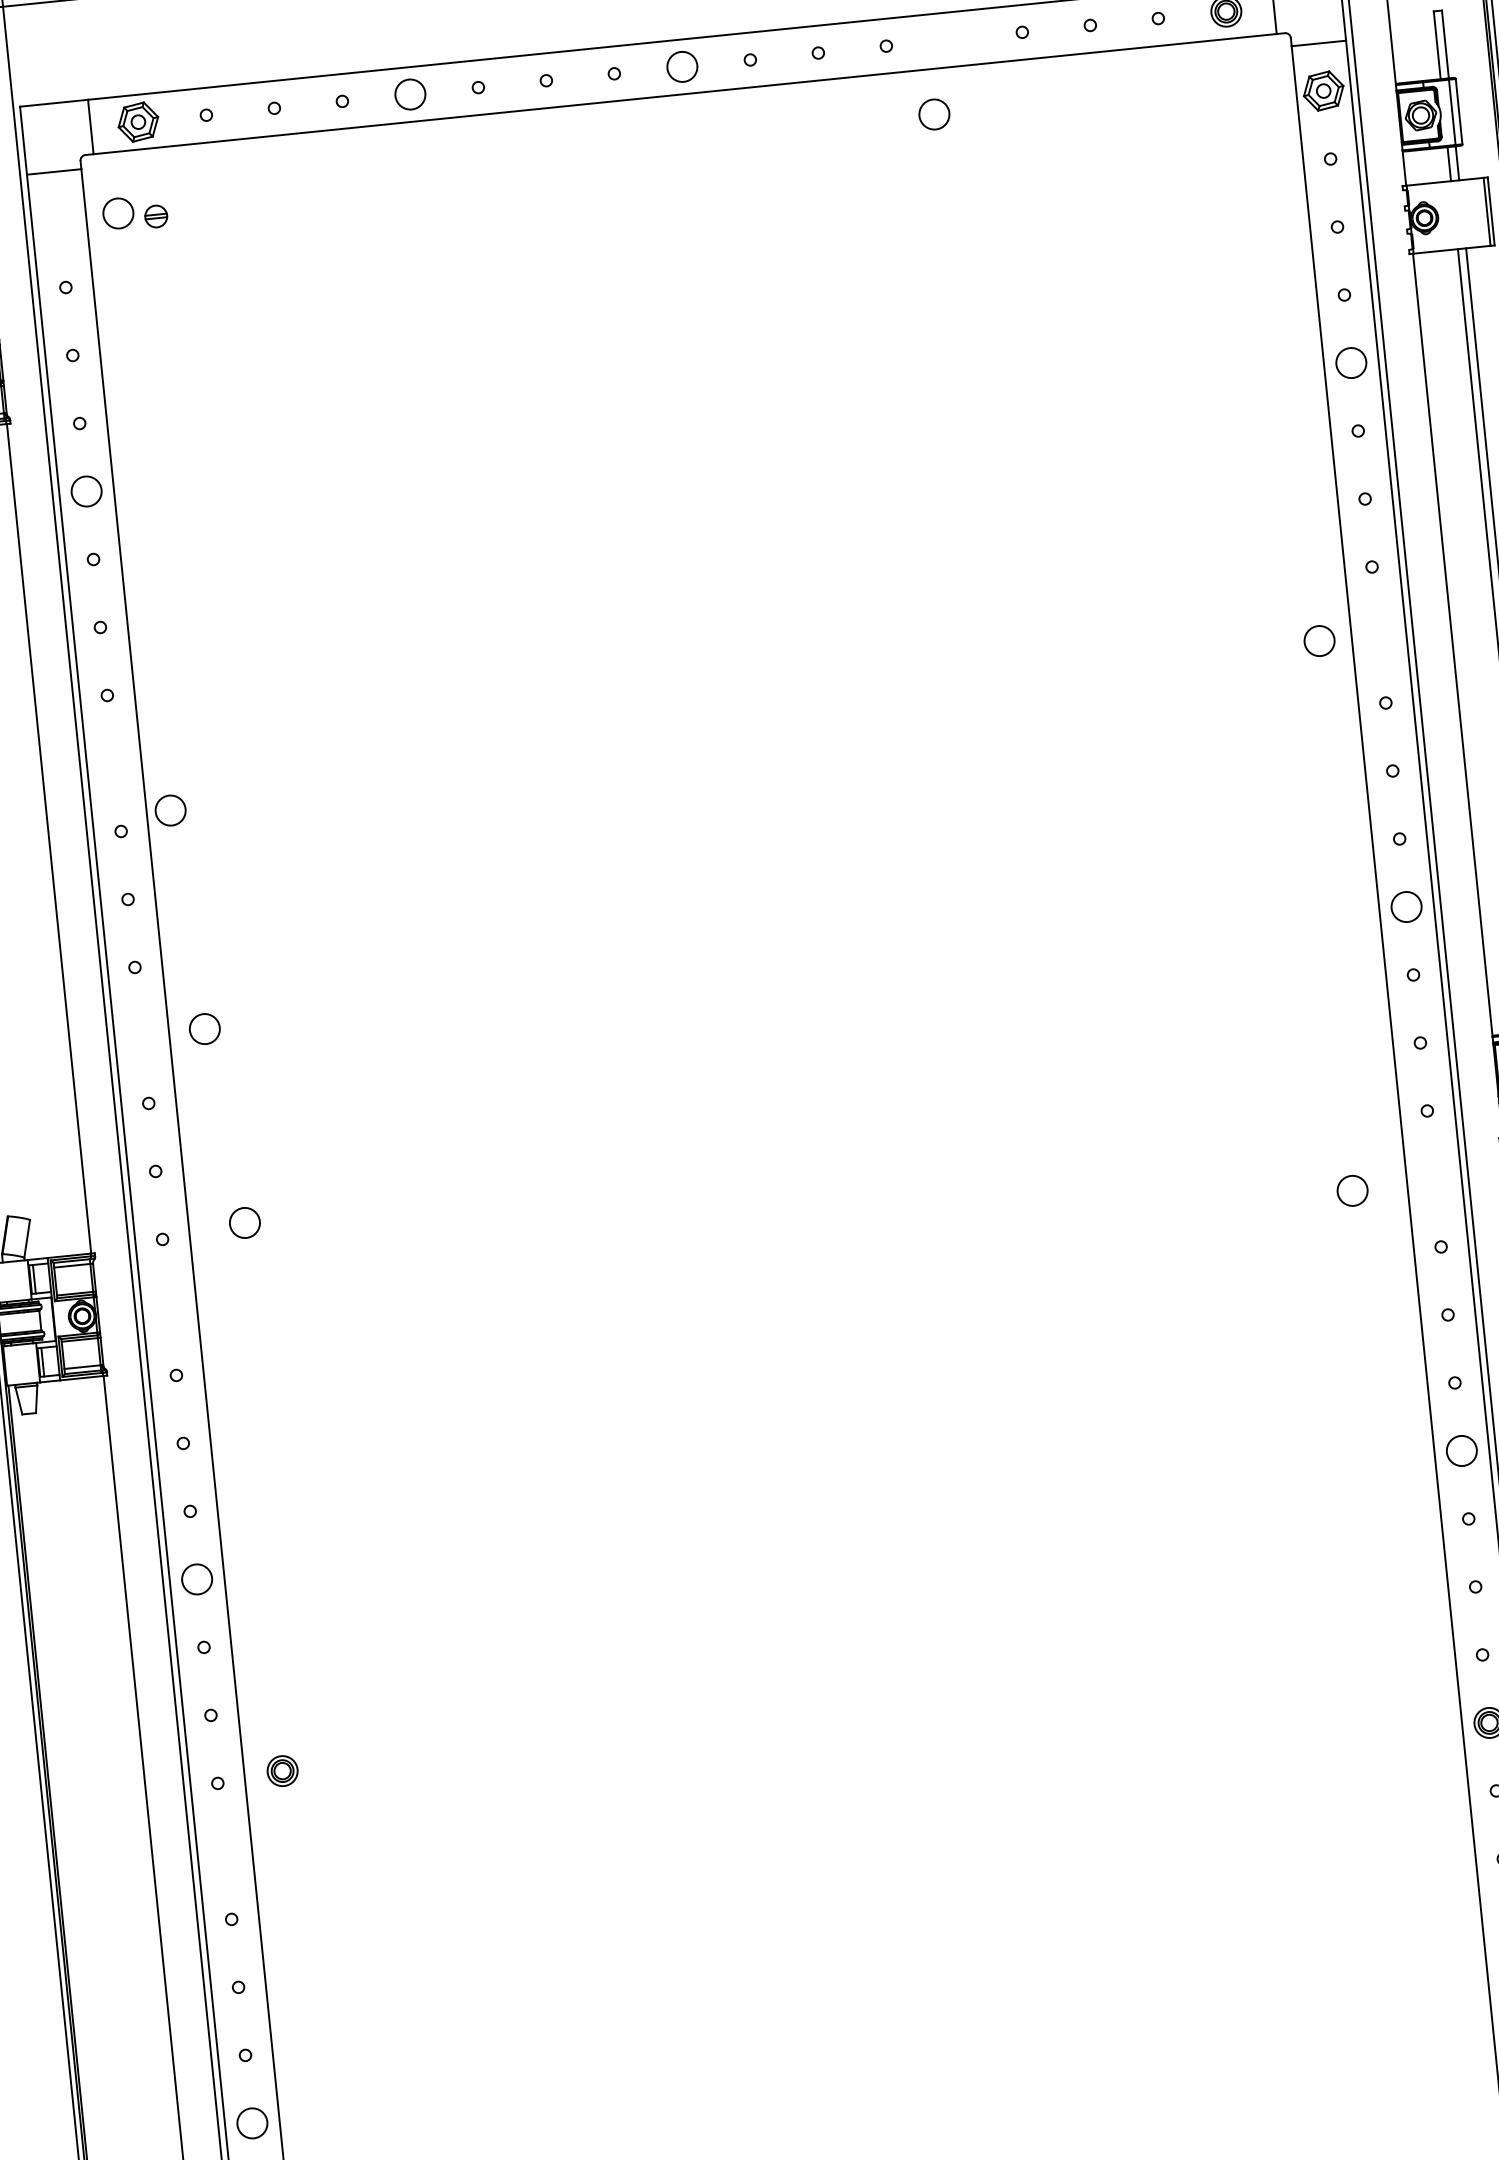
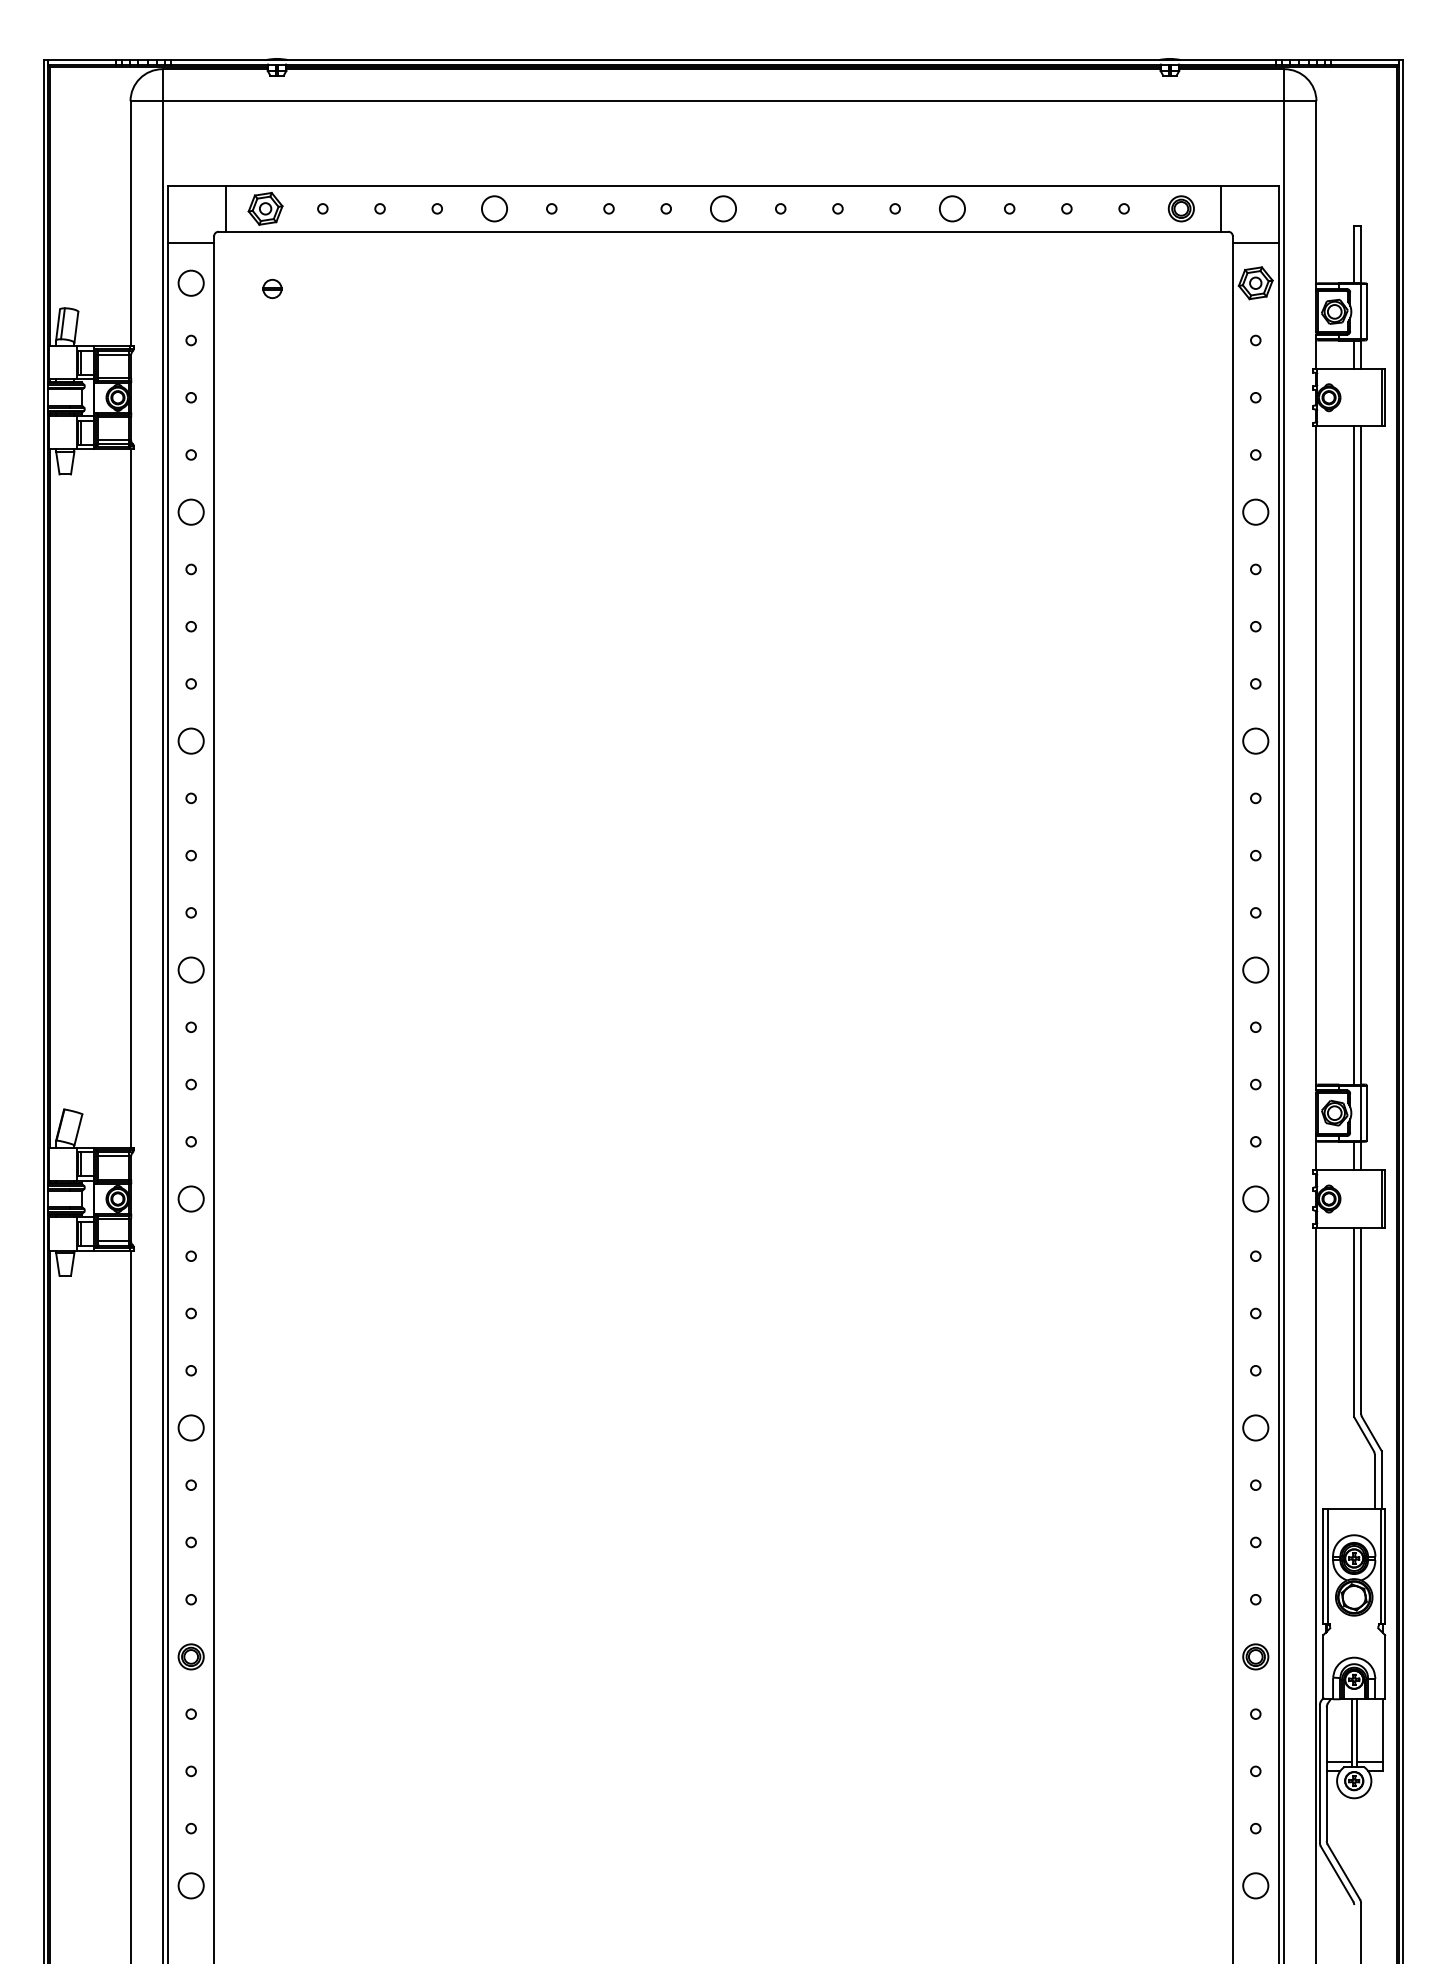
circle: (934, 114) -> (952, 208), moved
circle: (117, 212) -> (190, 282), moved
circle: (1319, 640) -> (1255, 740), moved
circle: (169, 809) -> (190, 740), moved
circle: (203, 1028) -> (190, 969), moved
circle: (1352, 1190) -> (1255, 1198), moved
circle: (244, 1222) -> (190, 1198), moved
part: (281, 1770) -> (190, 1656), moved

